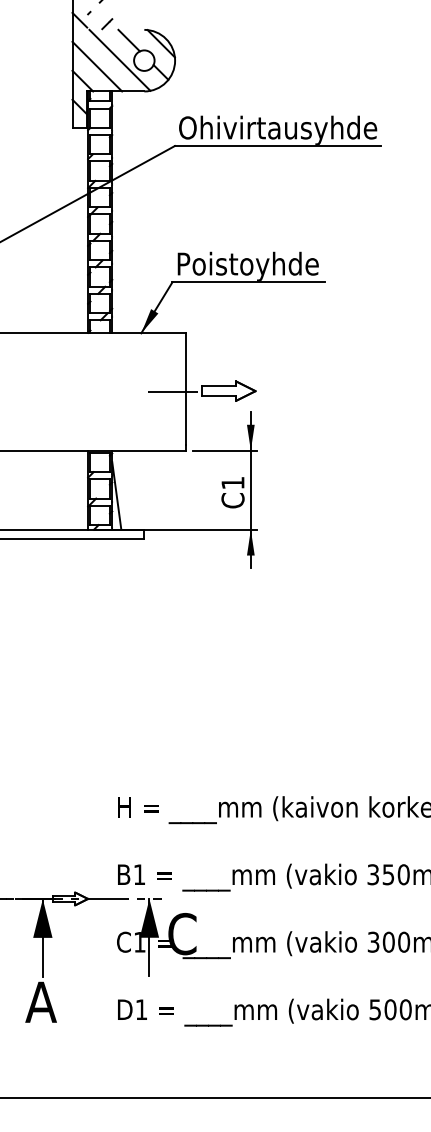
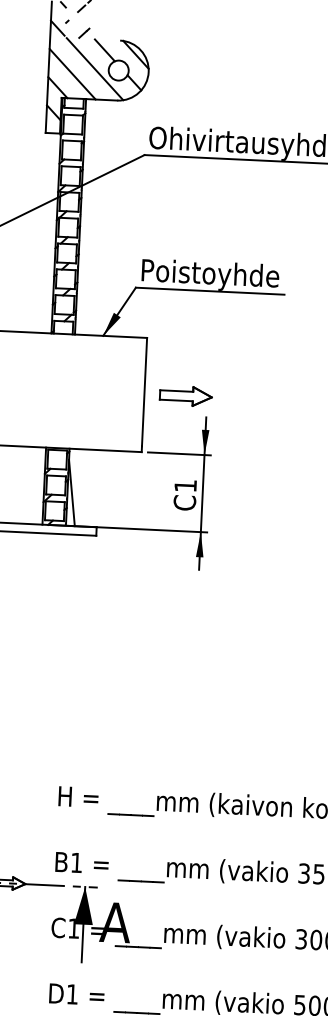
line: (172, 391) -> (130, 393), removed
text: (181, 933) -> (114, 922), C -> A

